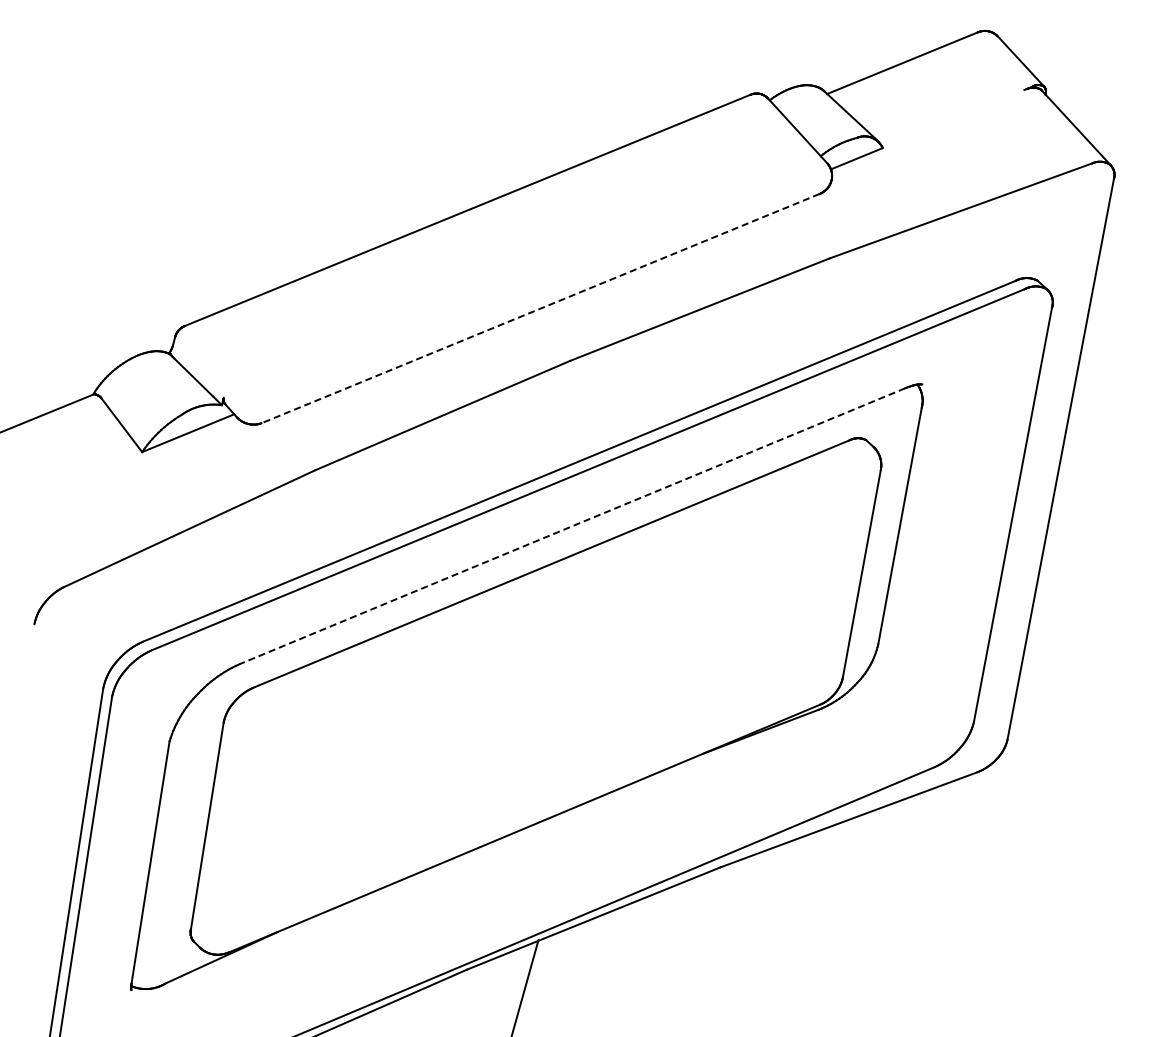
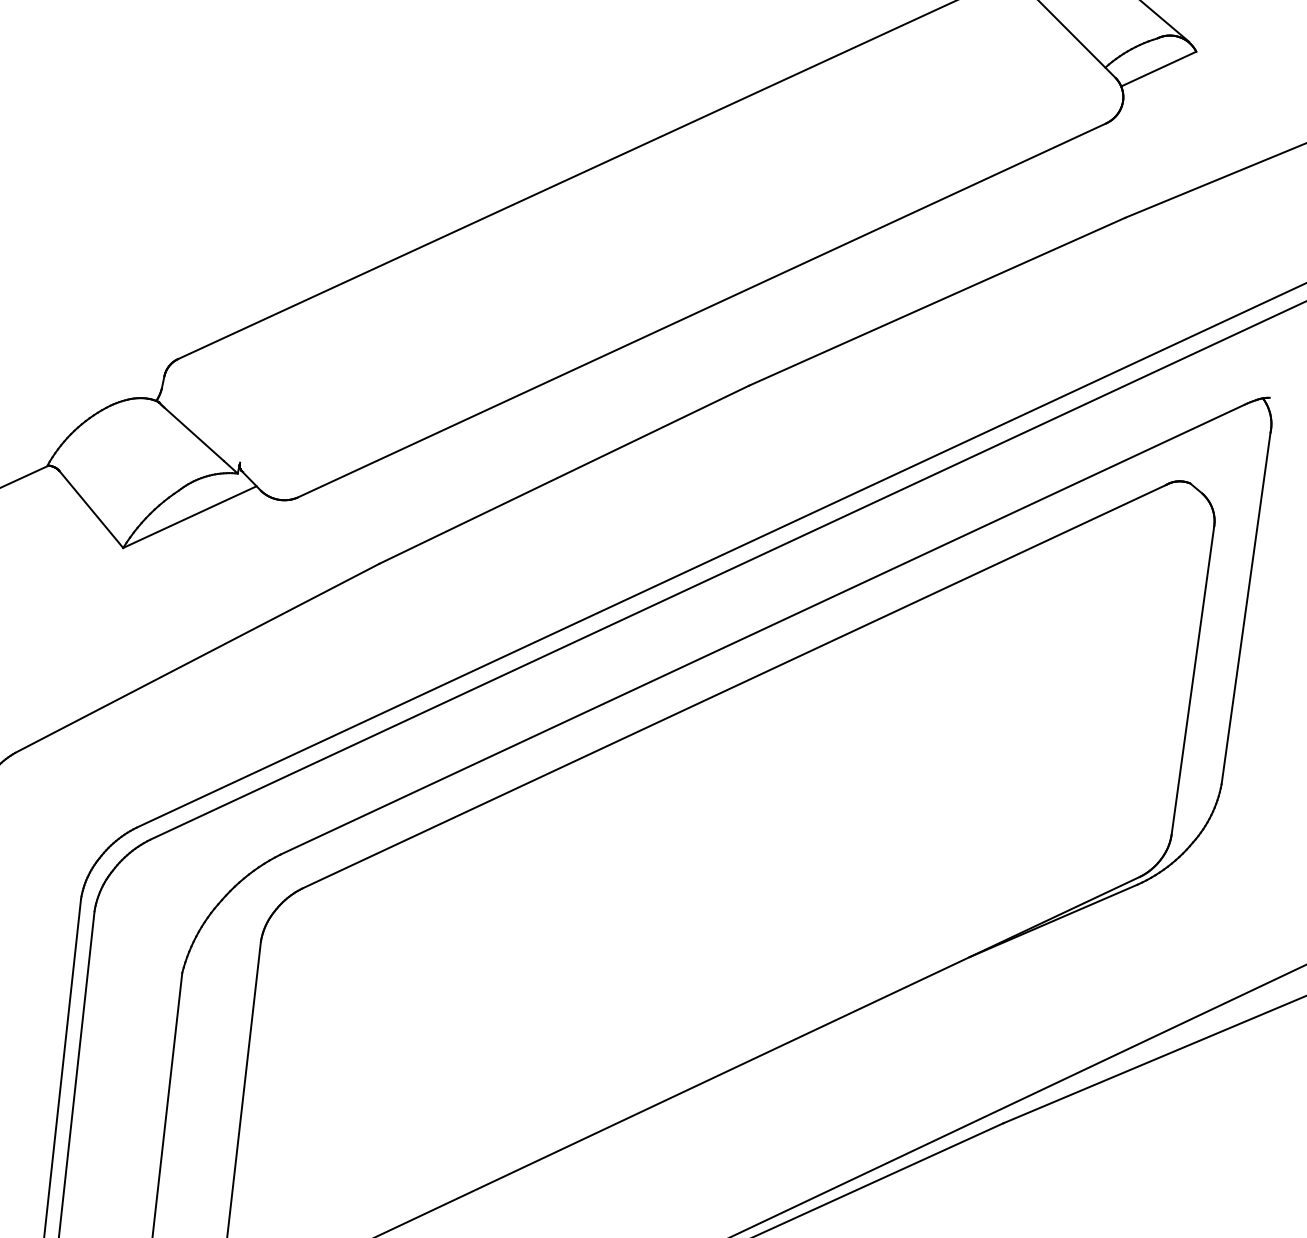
line: (540, 308) -> (701, 310), dashed -> solid
line: (571, 526) -> (761, 630), dashed -> solid

